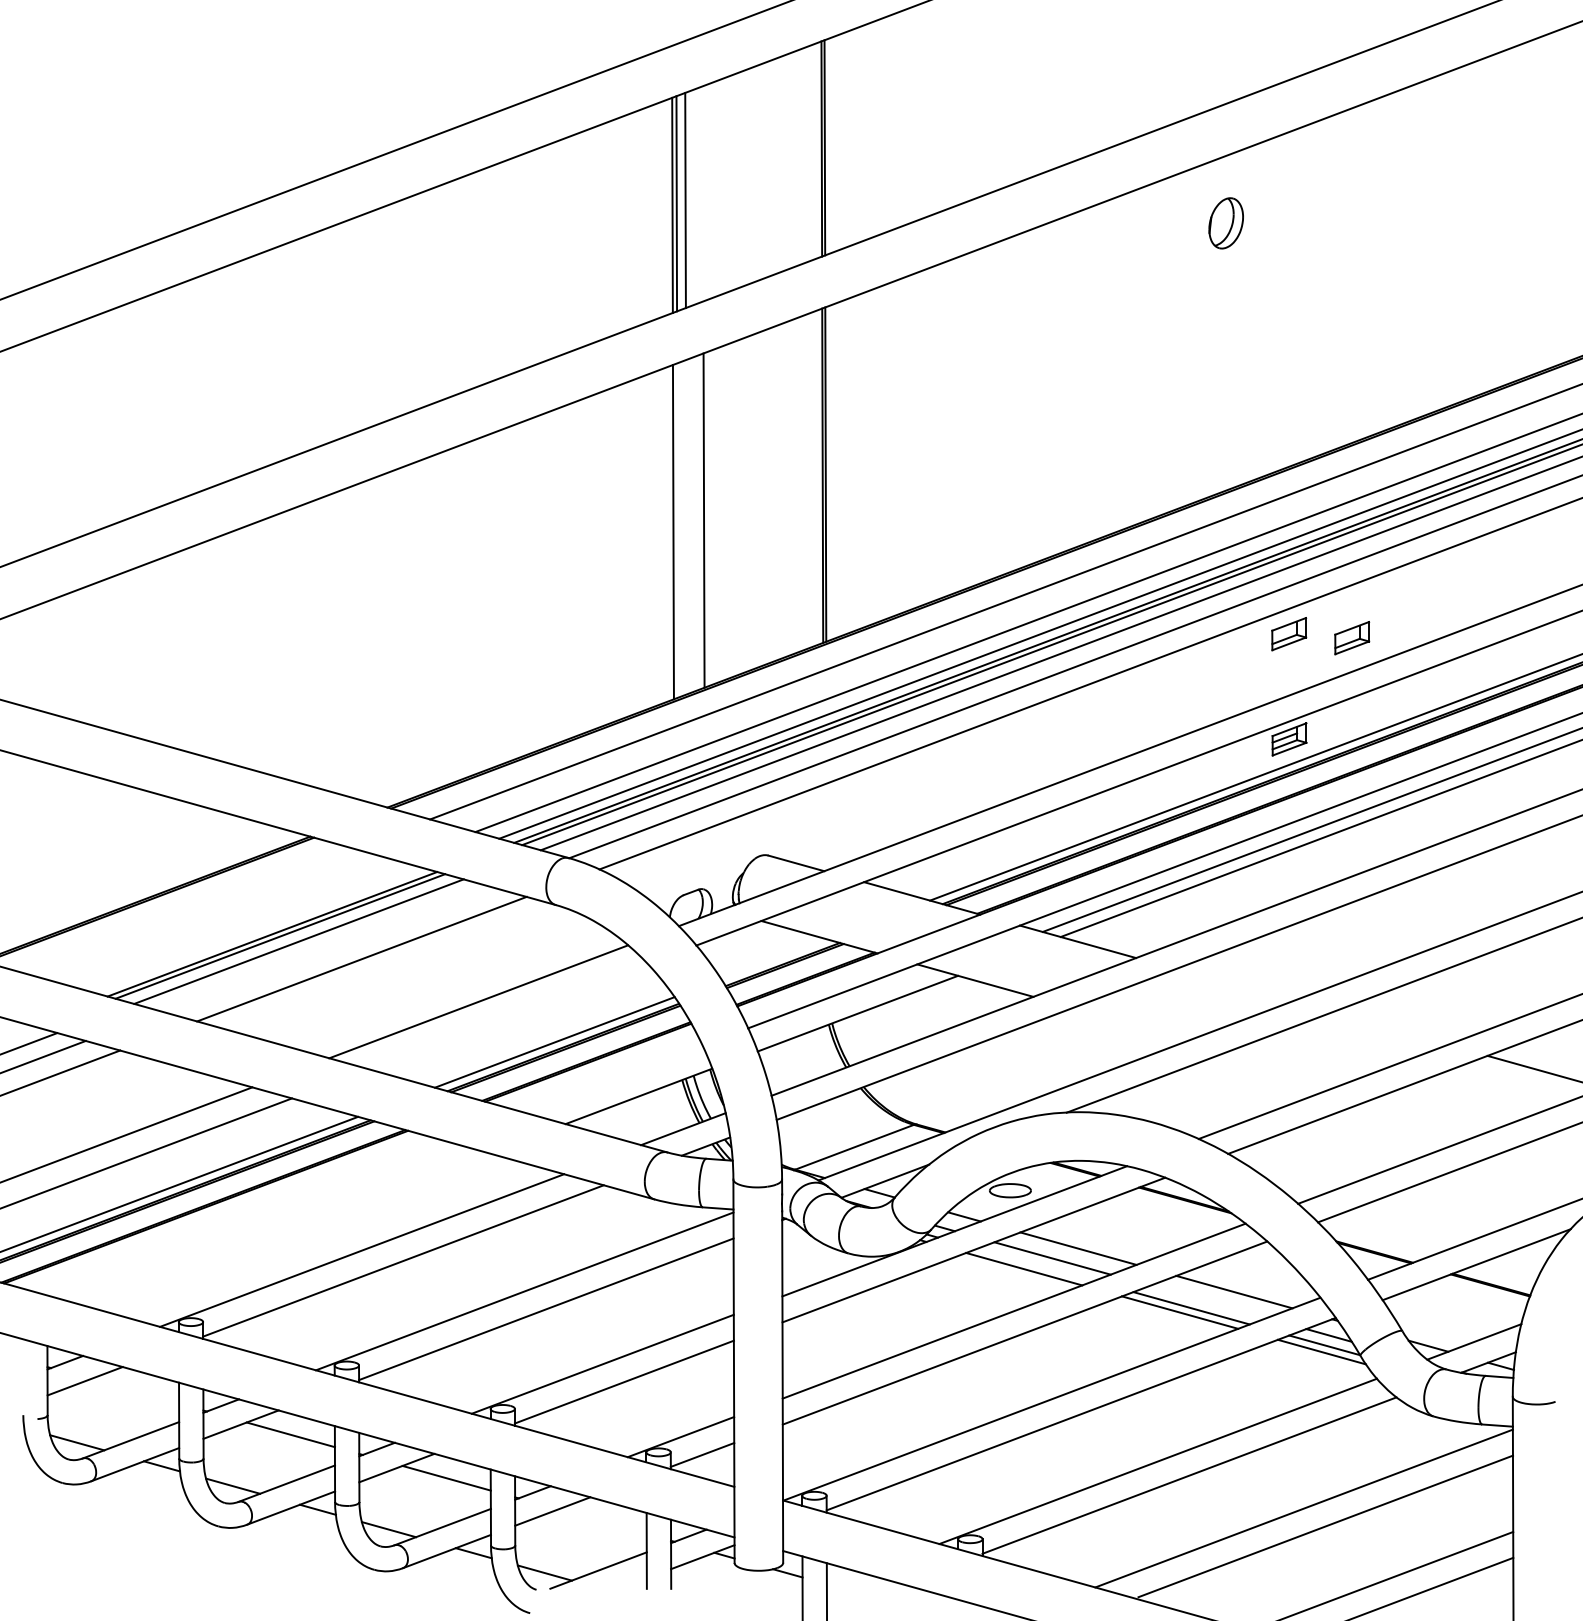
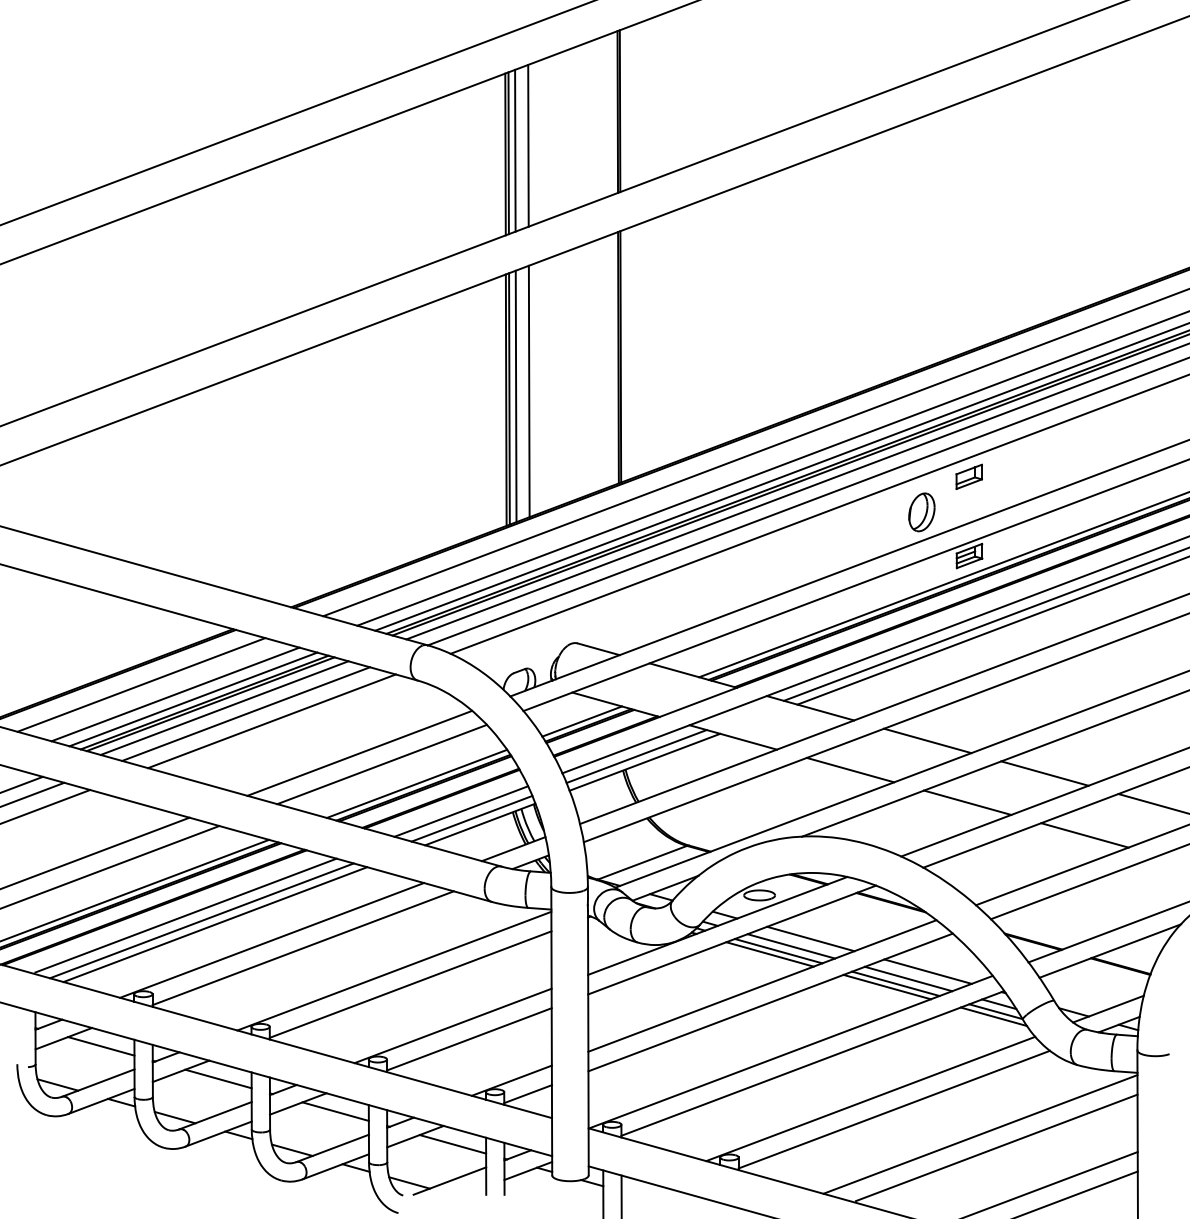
line: (702, 193) -> (528, 145), added
part: (1225, 223) -> (921, 512), moved
line: (686, 527) -> (516, 396), added
line: (677, 530) -> (509, 398), added
part: (1352, 638) -> (1016, 480), removed
line: (188, 910) -> (141, 684), added
line: (233, 923) -> (175, 694), added
line: (257, 929) -> (193, 698), added
line: (327, 949) -> (246, 714), added
line: (774, 959) -> (582, 721), added
line: (1233, 985) -> (927, 741), added
line: (846, 1005) -> (636, 756), added
line: (507, 1016) -> (381, 764), added
line: (1131, 1023) -> (850, 769), added
line: (1389, 1028) -> (1044, 773), added
line: (1286, 1067) -> (967, 802), added
line: (613, 1078) -> (461, 811), added
line: (627, 1088) -> (471, 818), added
line: (1442, 1110) -> (1084, 835), added
line: (247, 1217) -> (185, 915), added
line: (268, 1224) -> (201, 920), added
line: (286, 1229) -> (215, 924), added
line: (1035, 1264) -> (778, 950), added
line: (1208, 1301) -> (908, 978), added
line: (134, 1391) -> (100, 1046), added
line: (602, 1521) -> (452, 1144), added

